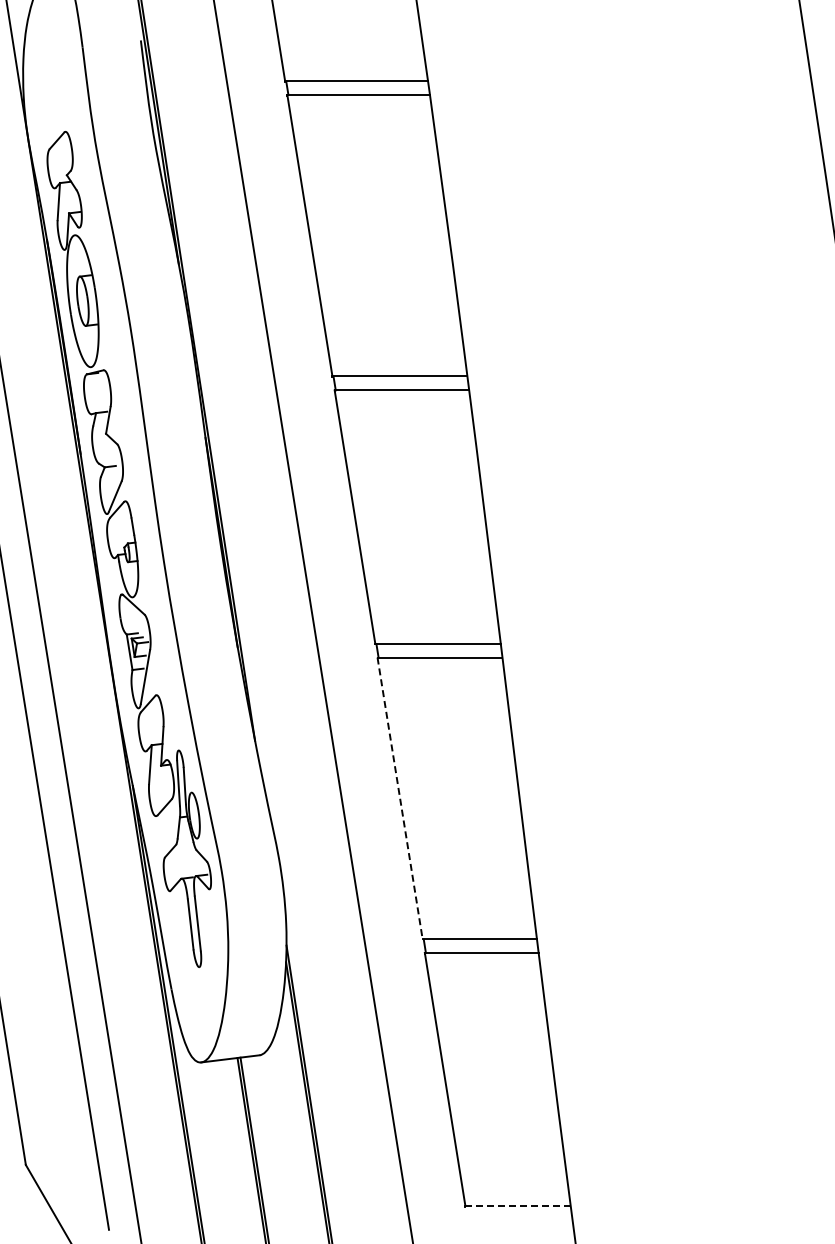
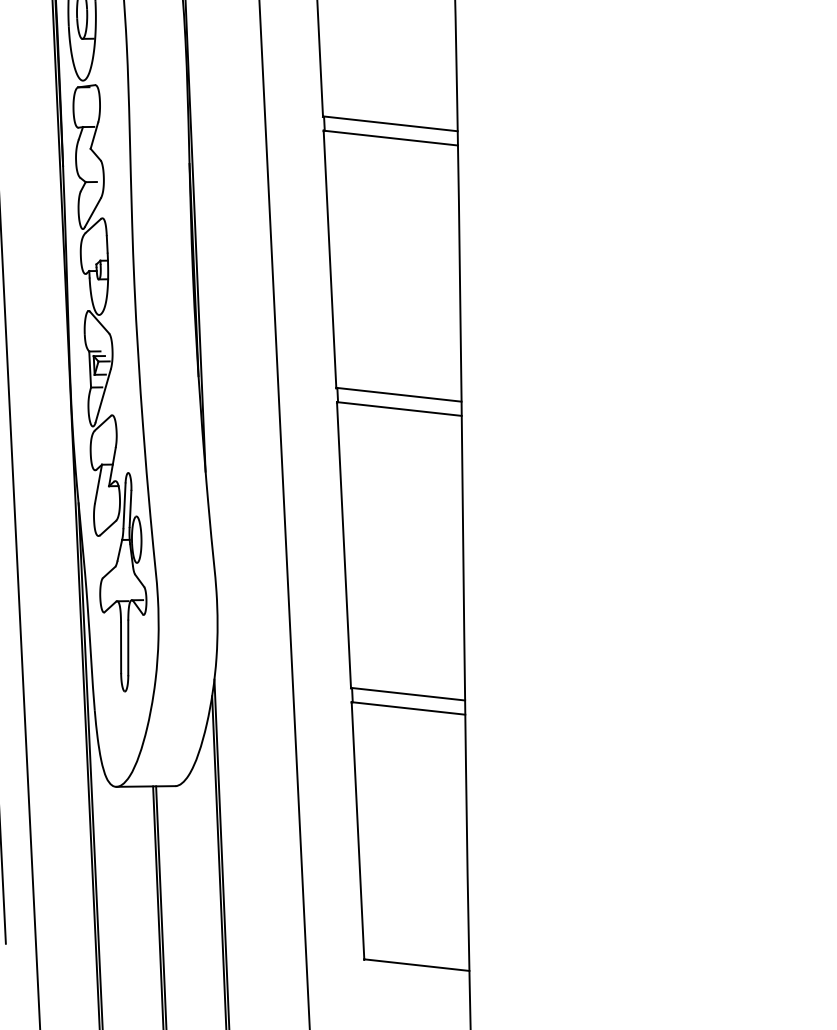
line: (400, 798) -> (344, 545), dashed -> solid
line: (518, 1206) -> (417, 965), dashed -> solid

